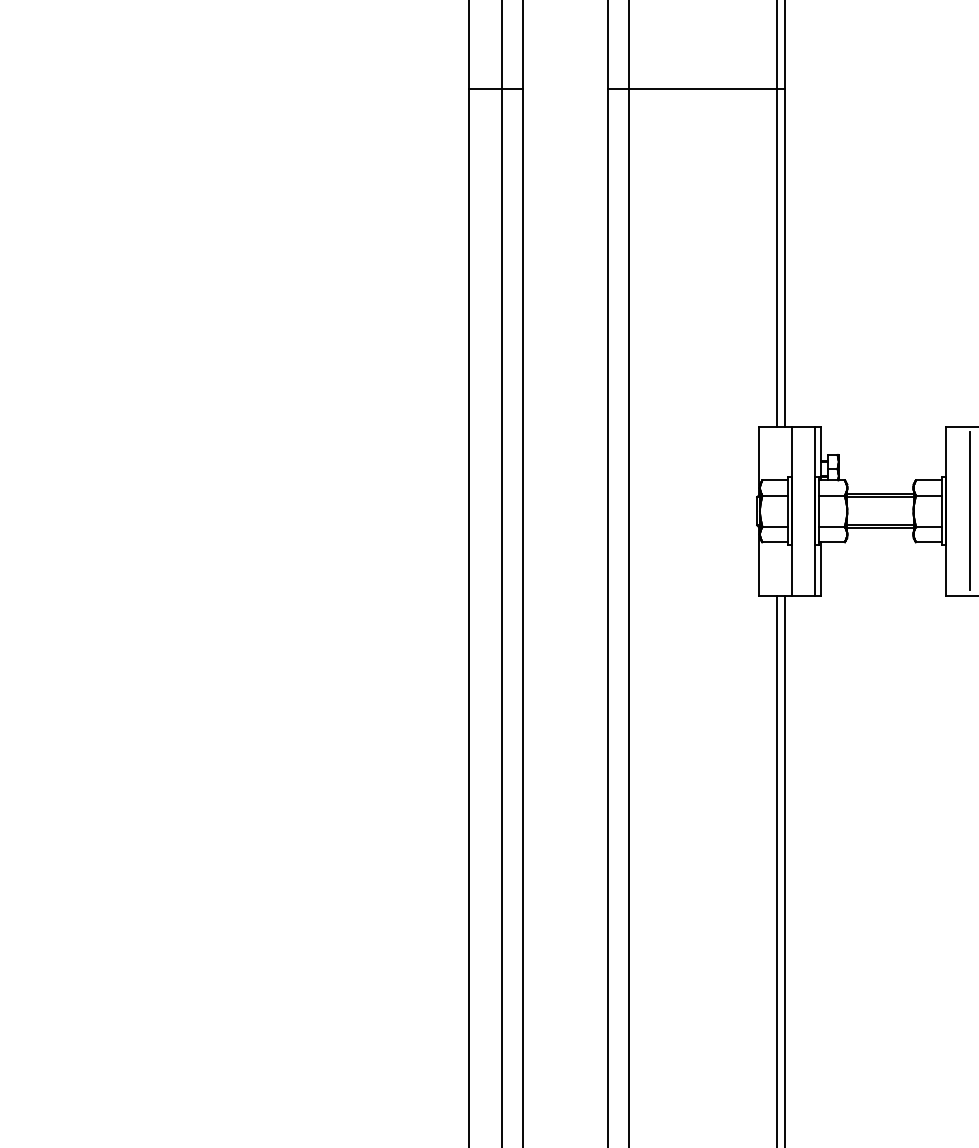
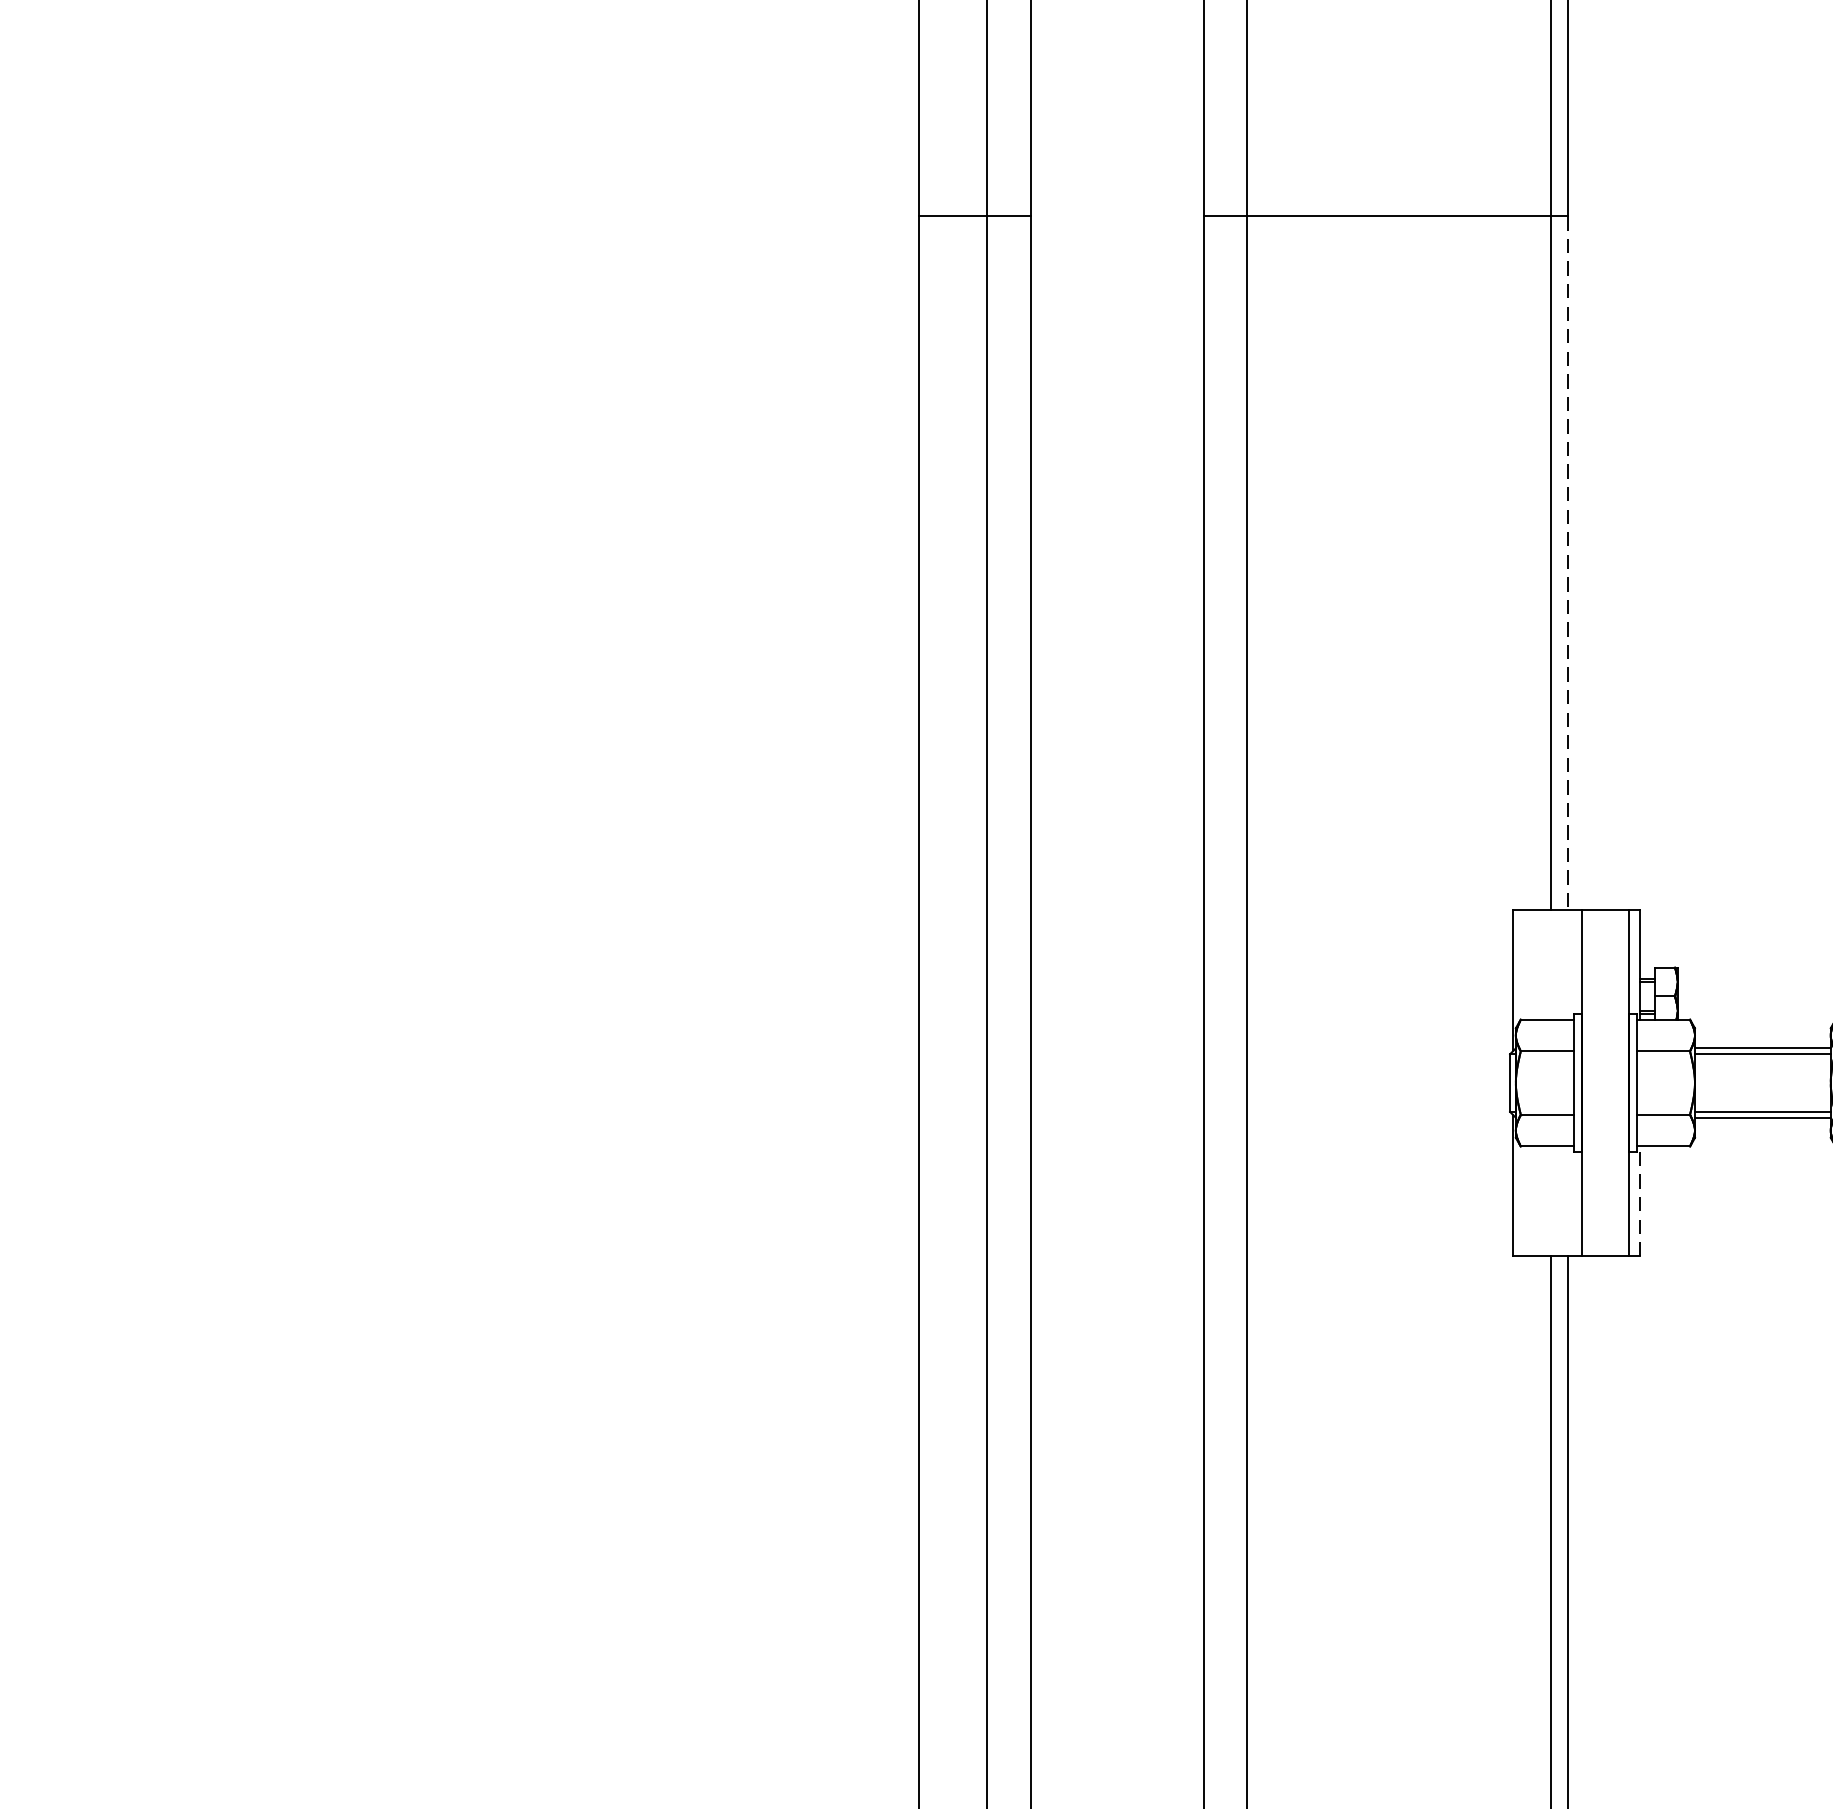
line: (785, 258) -> (1568, 564), solid -> dashed
line: (820, 569) -> (1640, 1202), solid -> dashed

